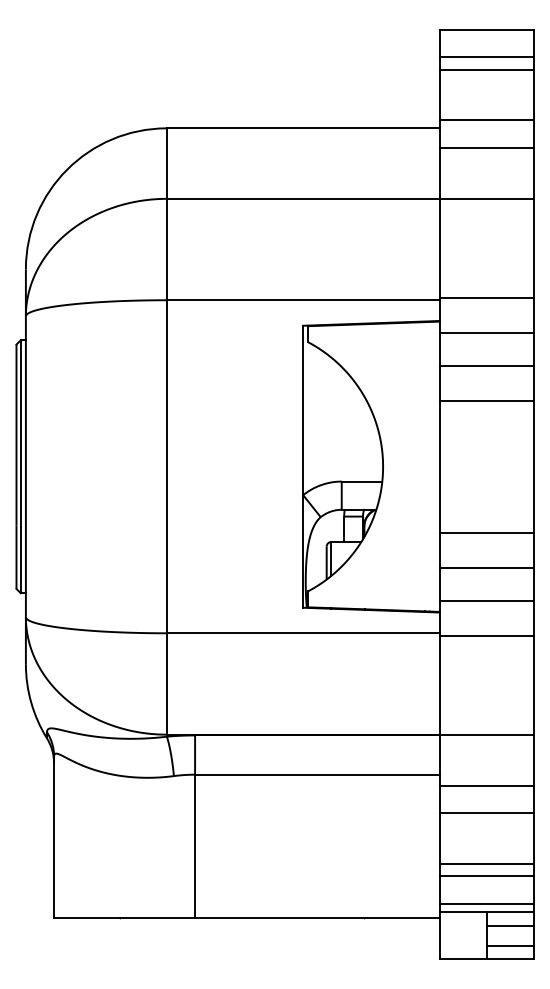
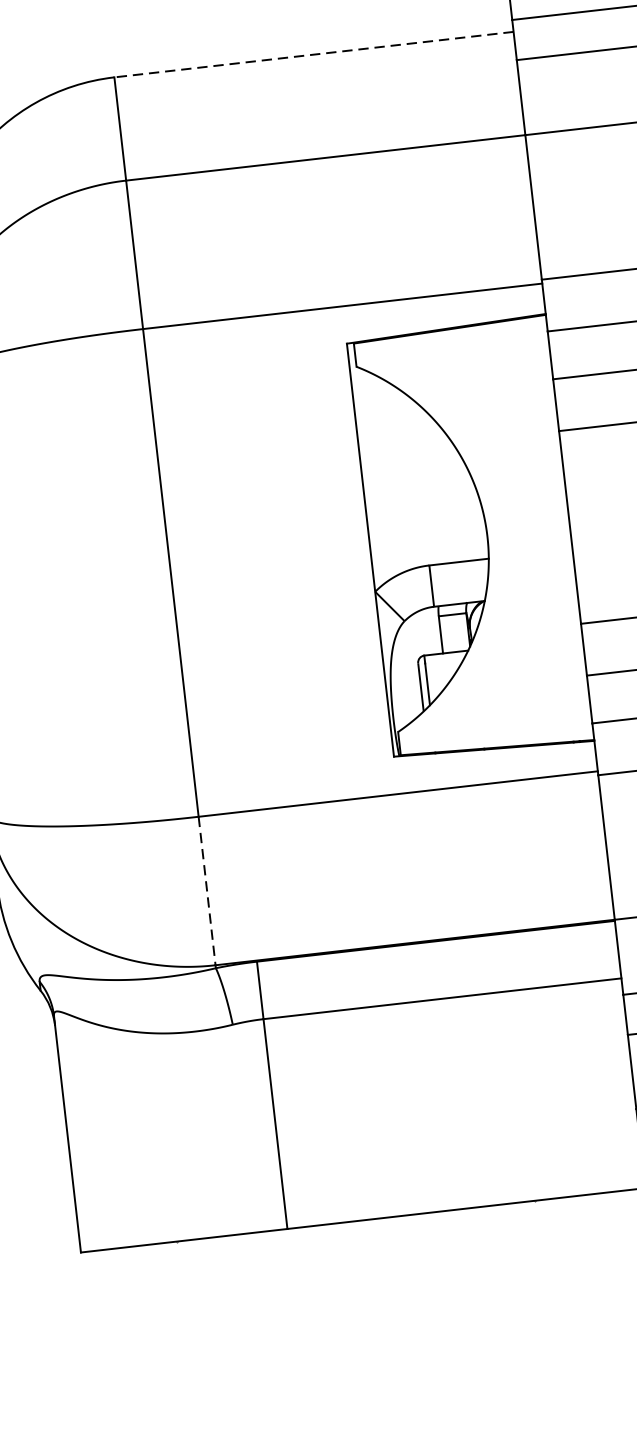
line: (302, 128) -> (313, 54), solid -> dashed
line: (166, 683) -> (206, 890), solid -> dashed

